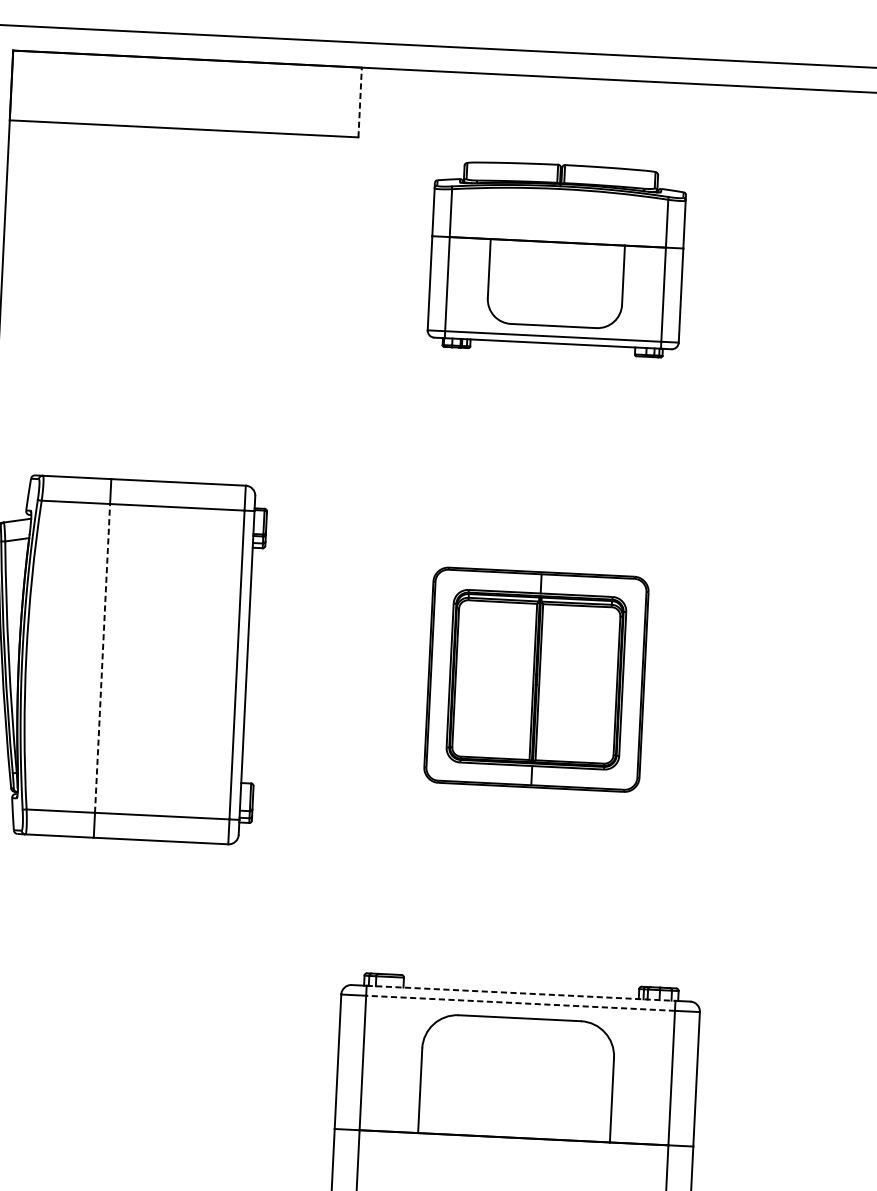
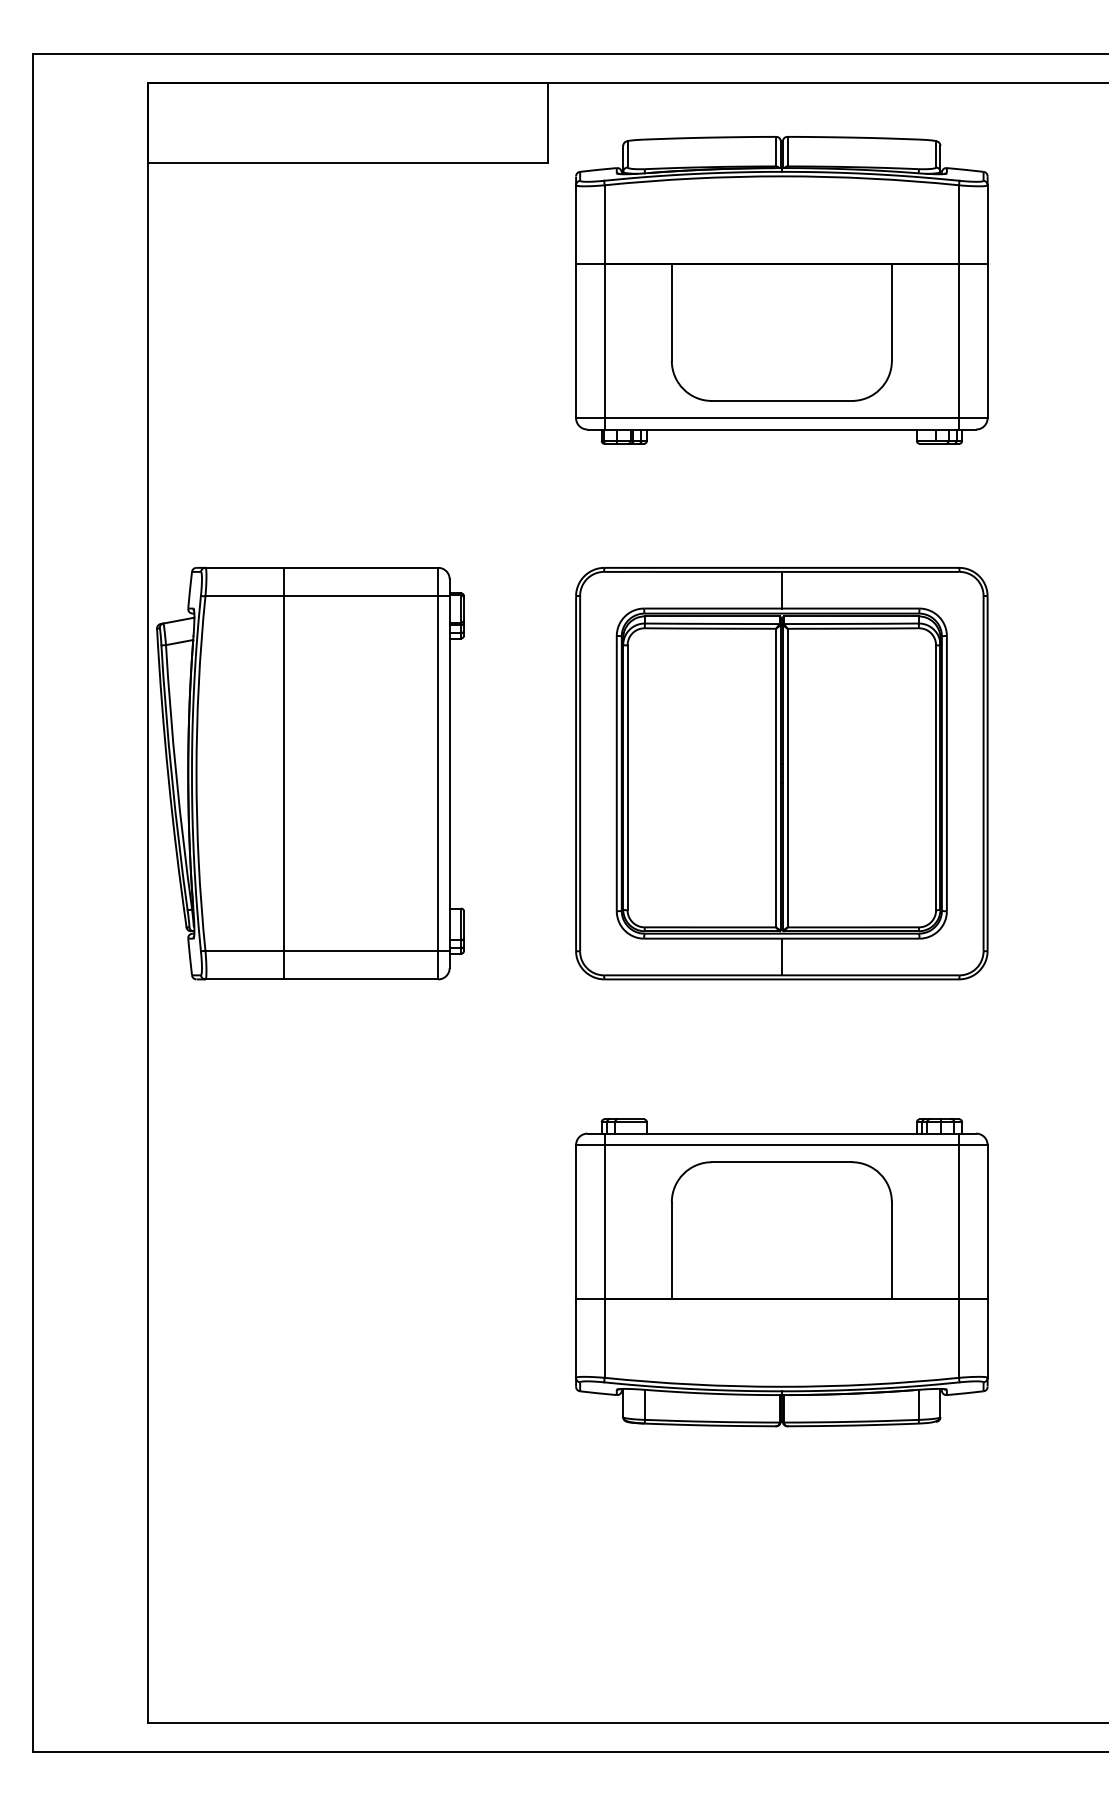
line: (359, 102) -> (547, 122), dashed -> solid
part: (556, 258) -> (781, 290), size x1.43
line: (102, 658) -> (283, 773), dashed -> solid
part: (536, 679) -> (781, 773), size x1.67
line: (521, 993) -> (782, 1133), dashed -> solid
line: (520, 1003) -> (781, 1145), dashed -> solid

